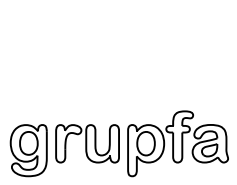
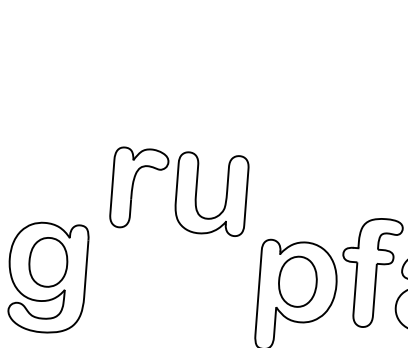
part: (87, 143) -> (179, 191), moved

